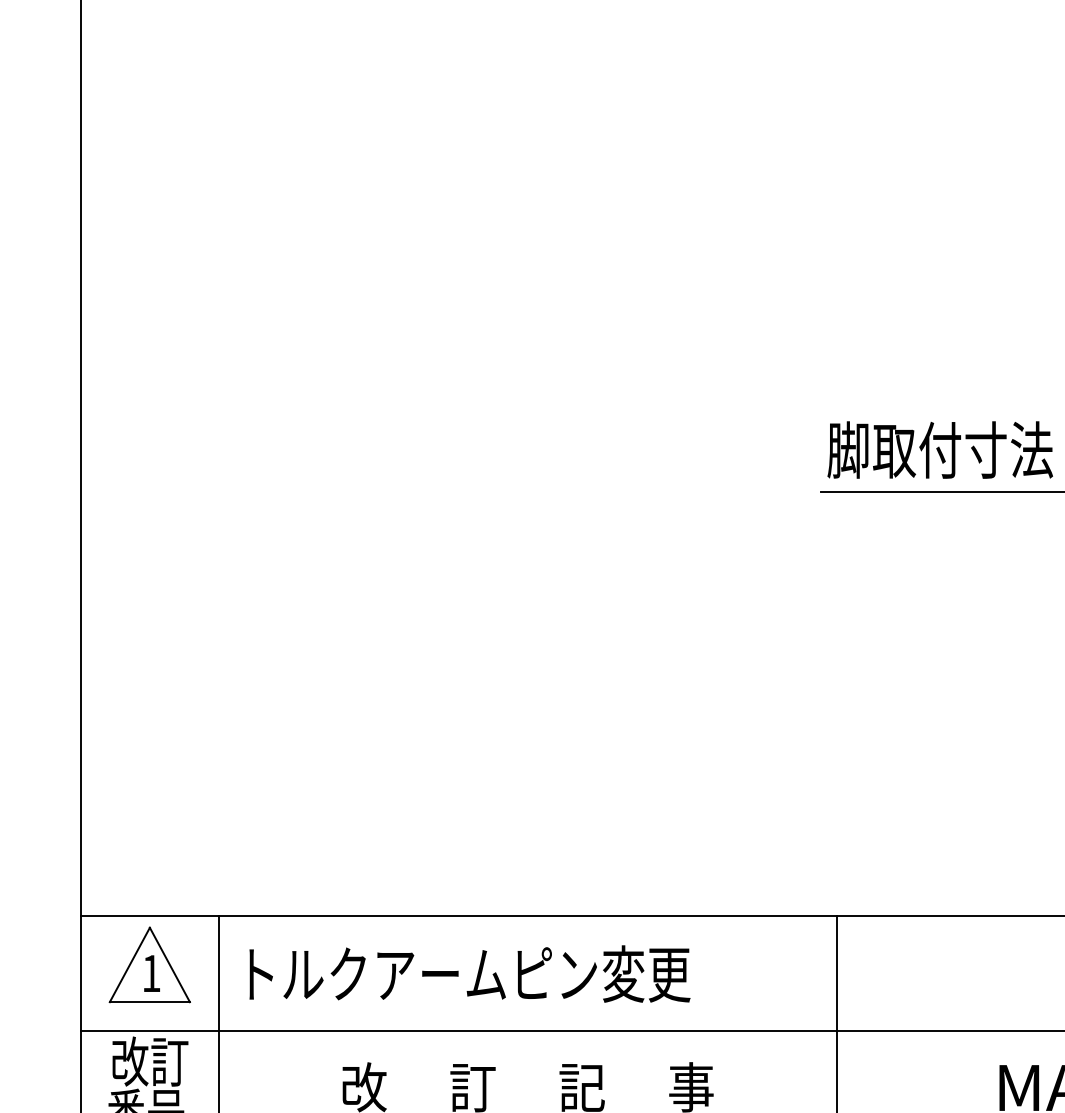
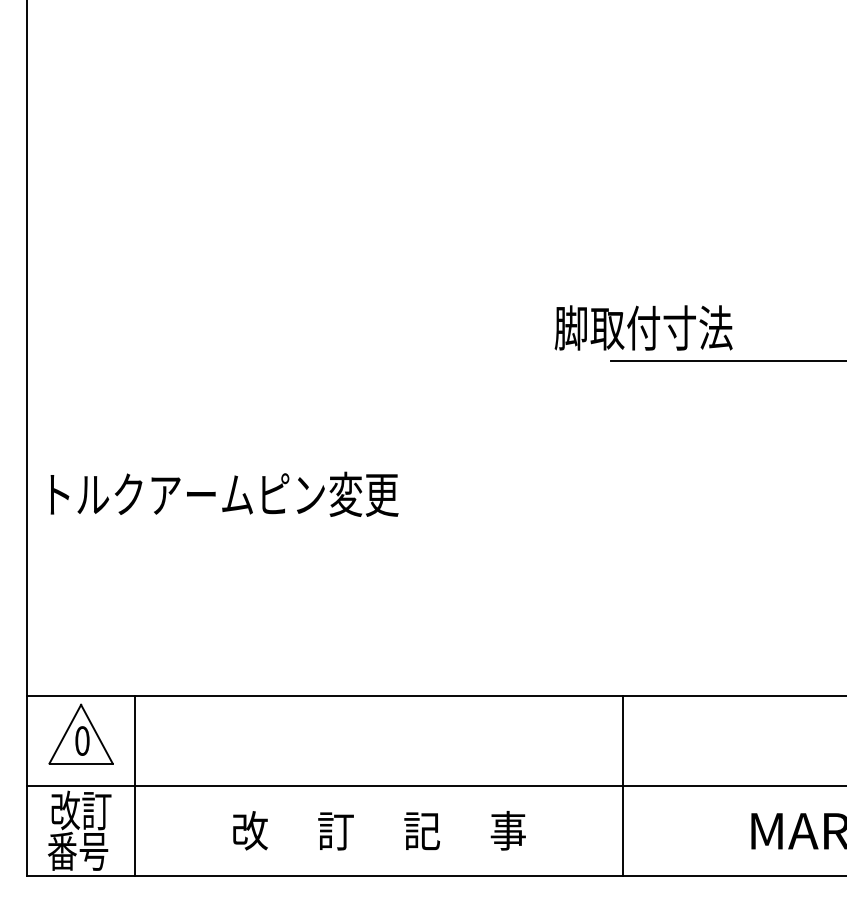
text: (940, 449) -> (643, 327), moved
text: (151, 972) -> (82, 740), 1 -> 0
text: (469, 972) -> (224, 493), moved

